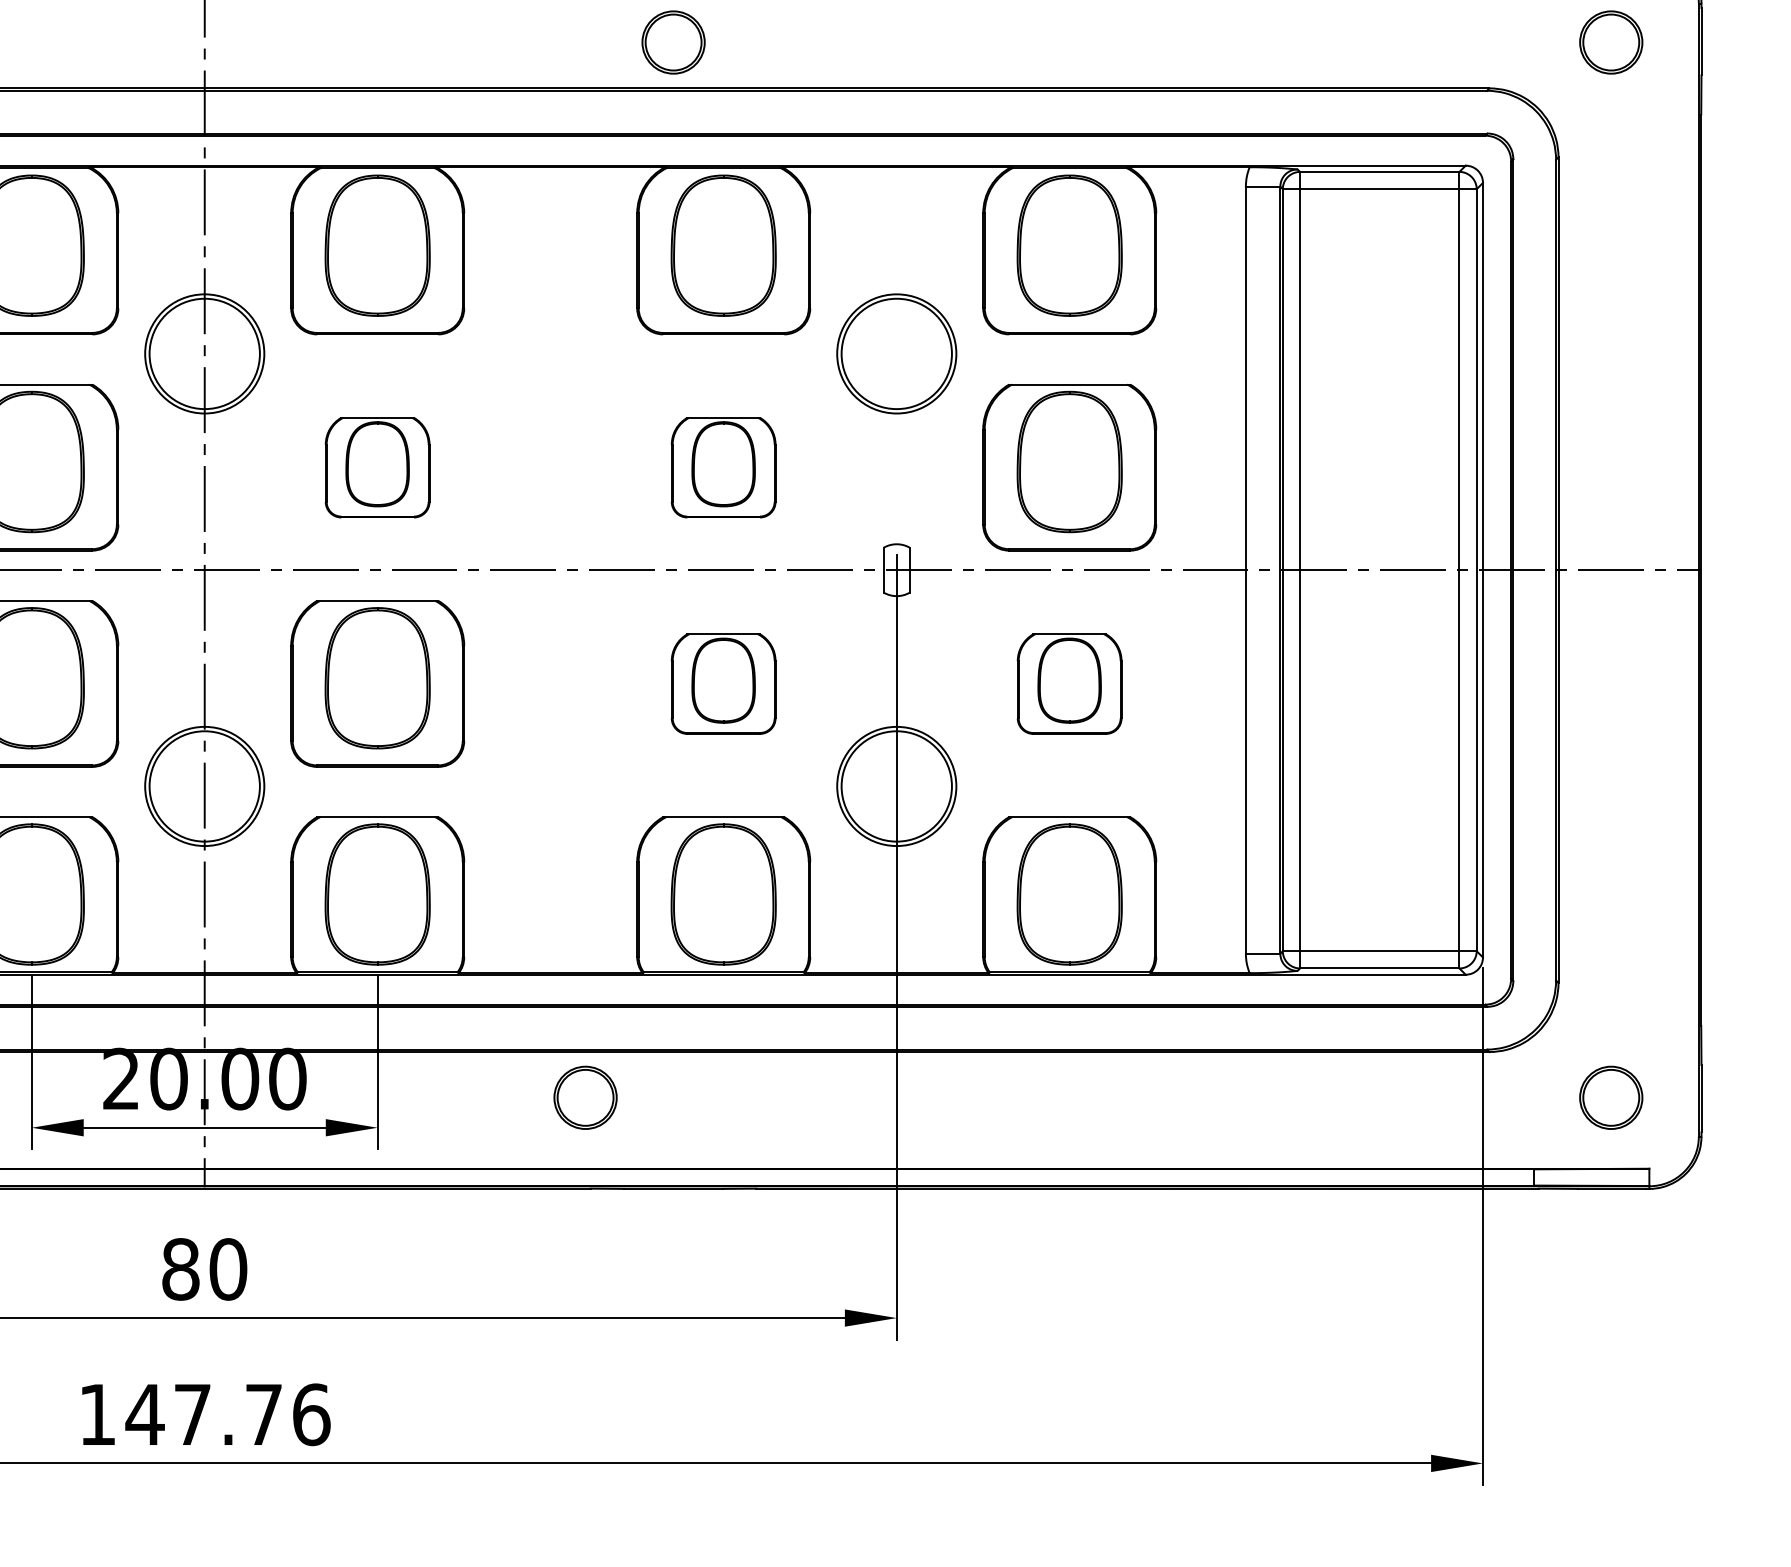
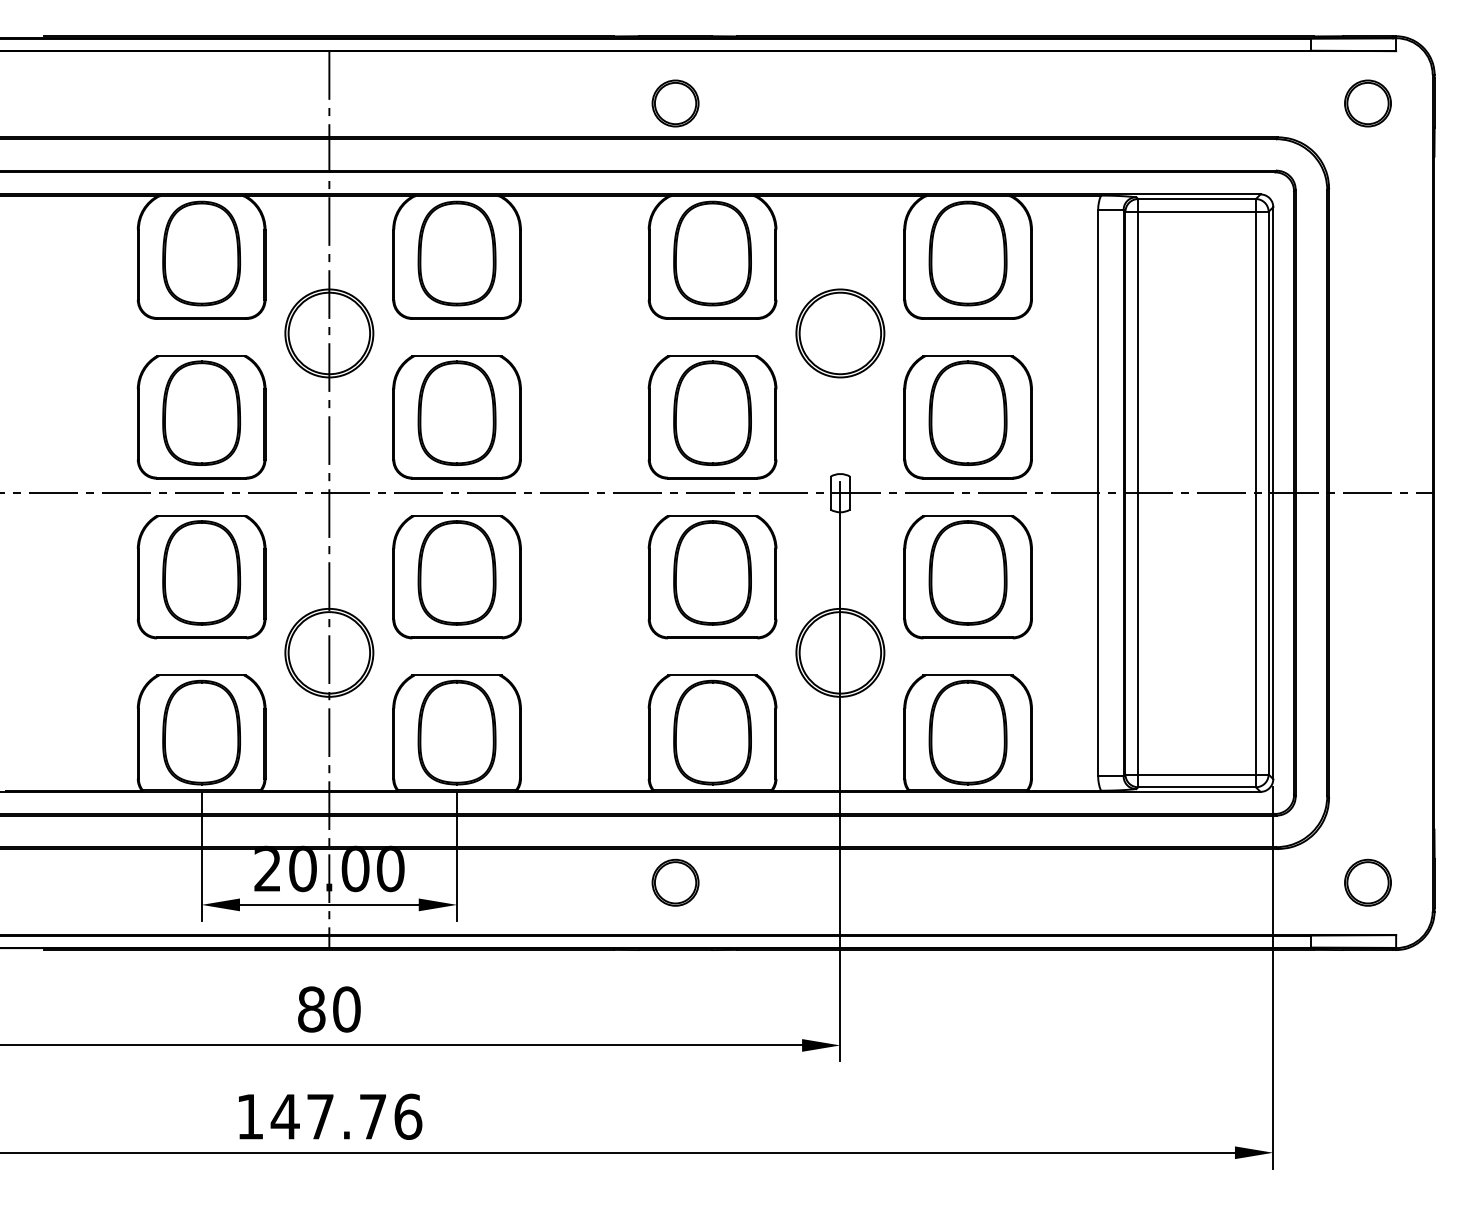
part: (376, 467) -> (456, 417), size x1.67
part: (723, 467) -> (712, 417), size x1.67
part: (723, 684) -> (712, 577), size x1.67
part: (1068, 684) -> (967, 577), size x1.67
part: (585, 1097) -> (675, 882), moved

